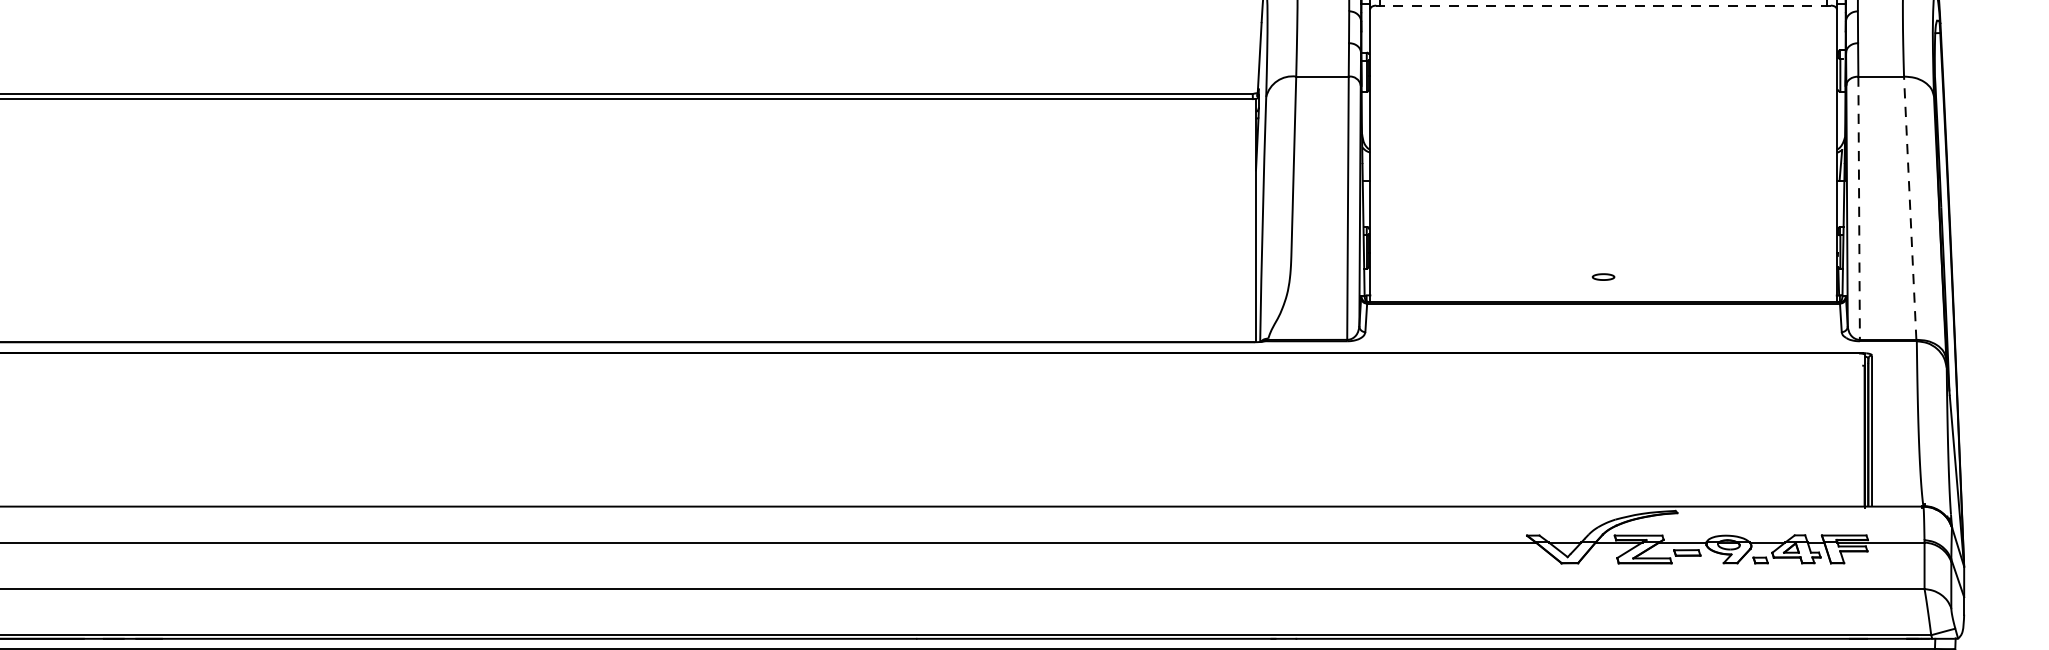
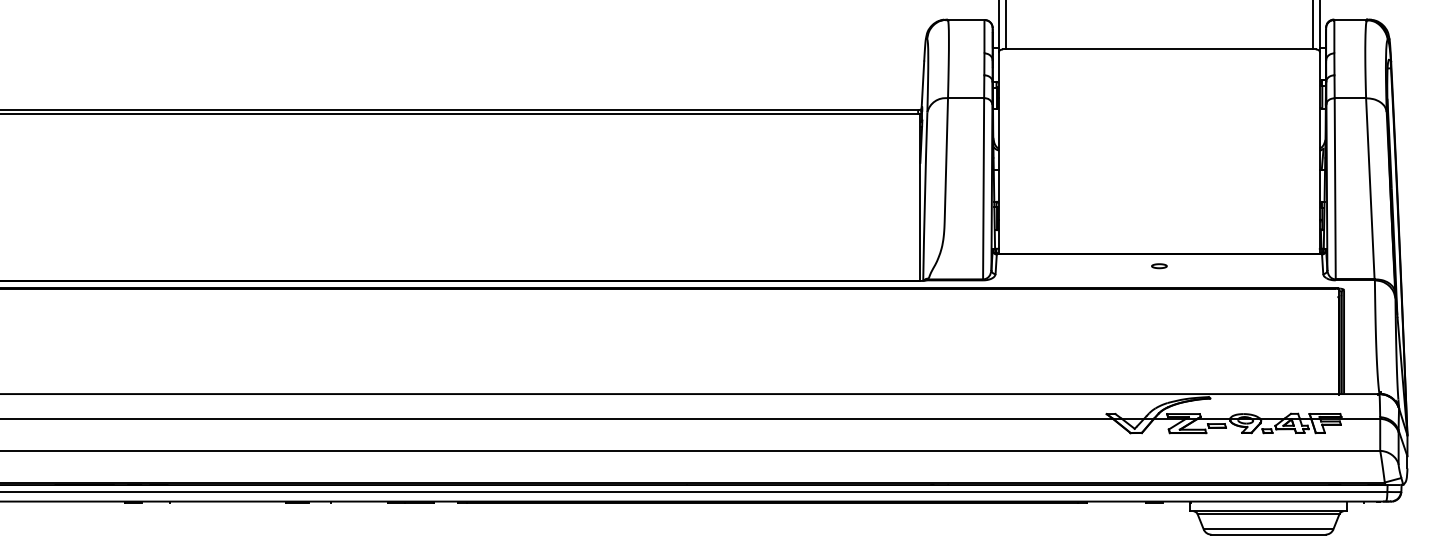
line: (1602, 5) -> (1158, 49), dashed -> solid
line: (1859, 207) -> (1335, 188), dashed -> solid
line: (1910, 207) -> (1370, 188), dashed -> solid
part: (1603, 277) -> (1159, 266), moved

